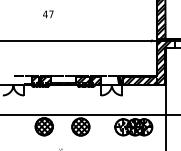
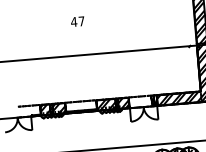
text: (48, 14) -> (77, 21), moved

